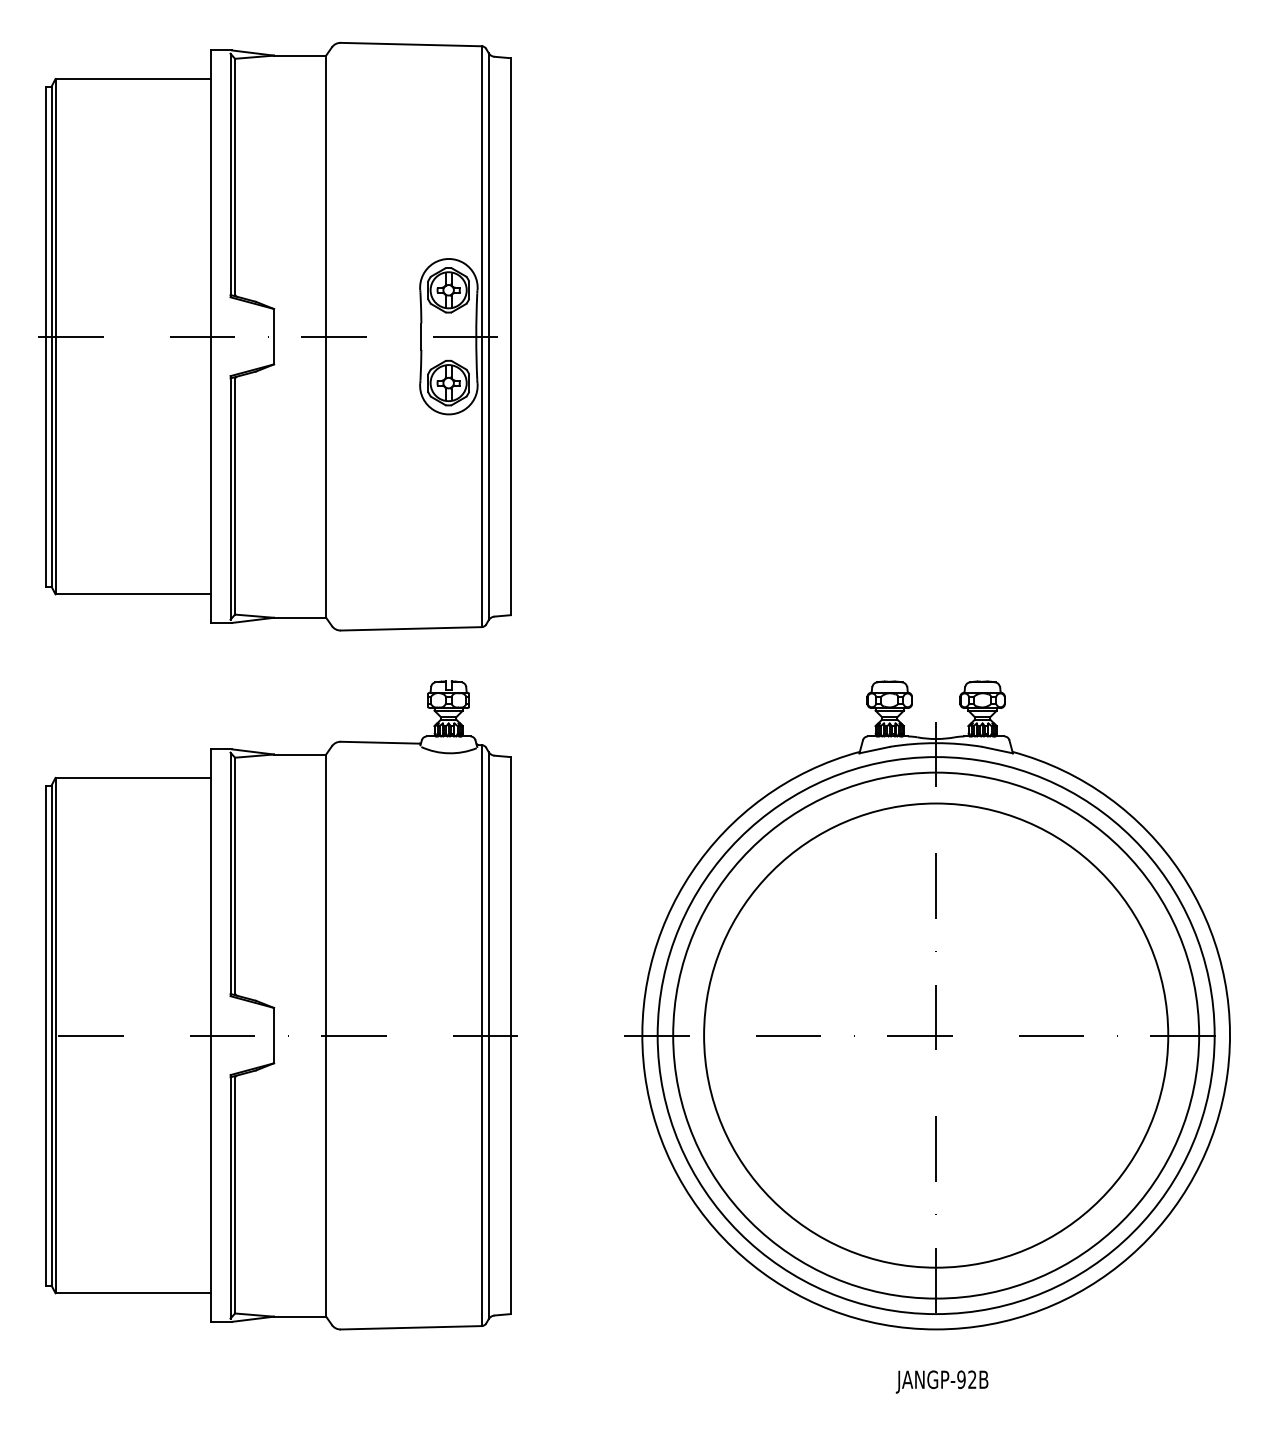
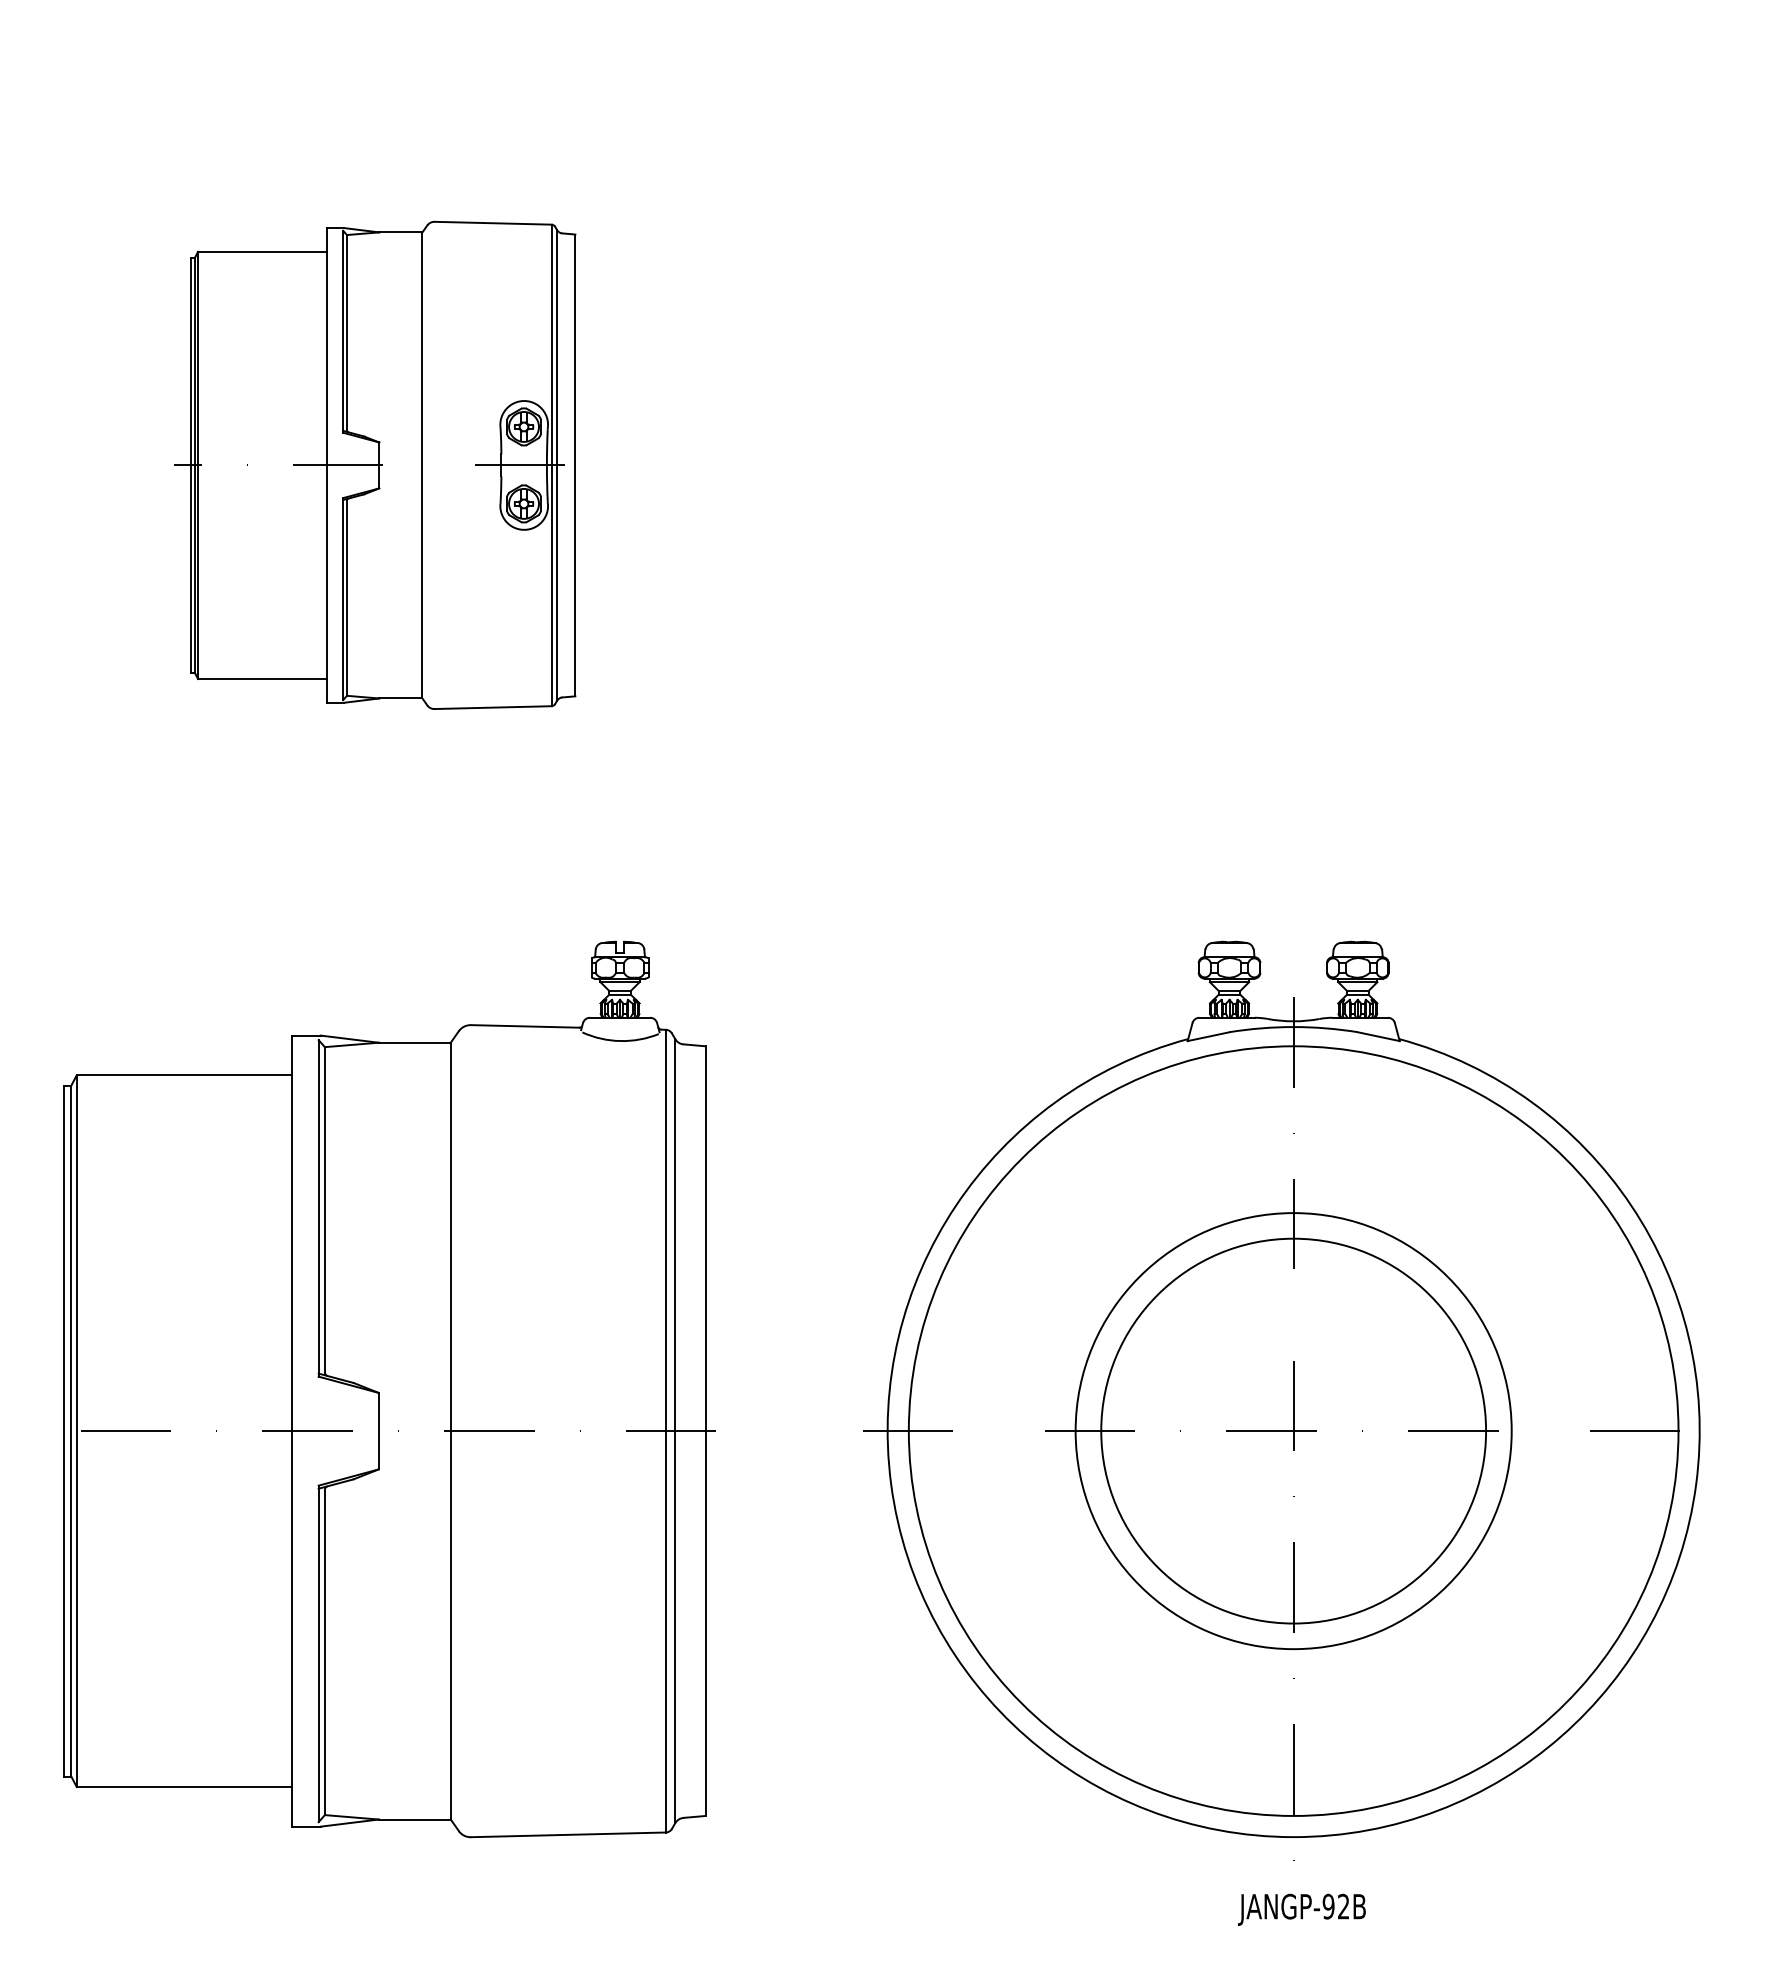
part: (274, 336) -> (379, 465), size x0.6
circle: (936, 1035) -> (1293, 1430), size x0.6
circle: (936, 1035) -> (1293, 1430), size x0.6

